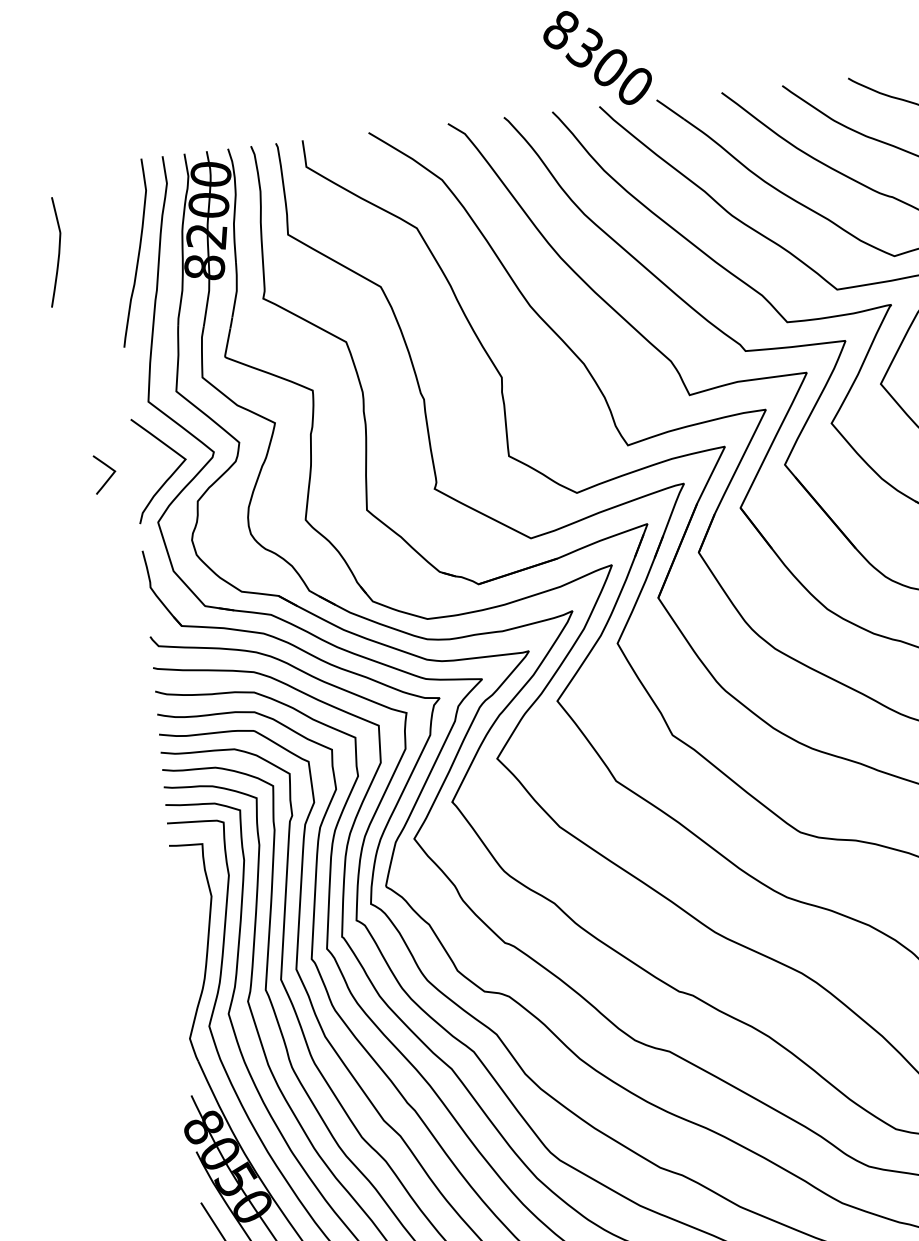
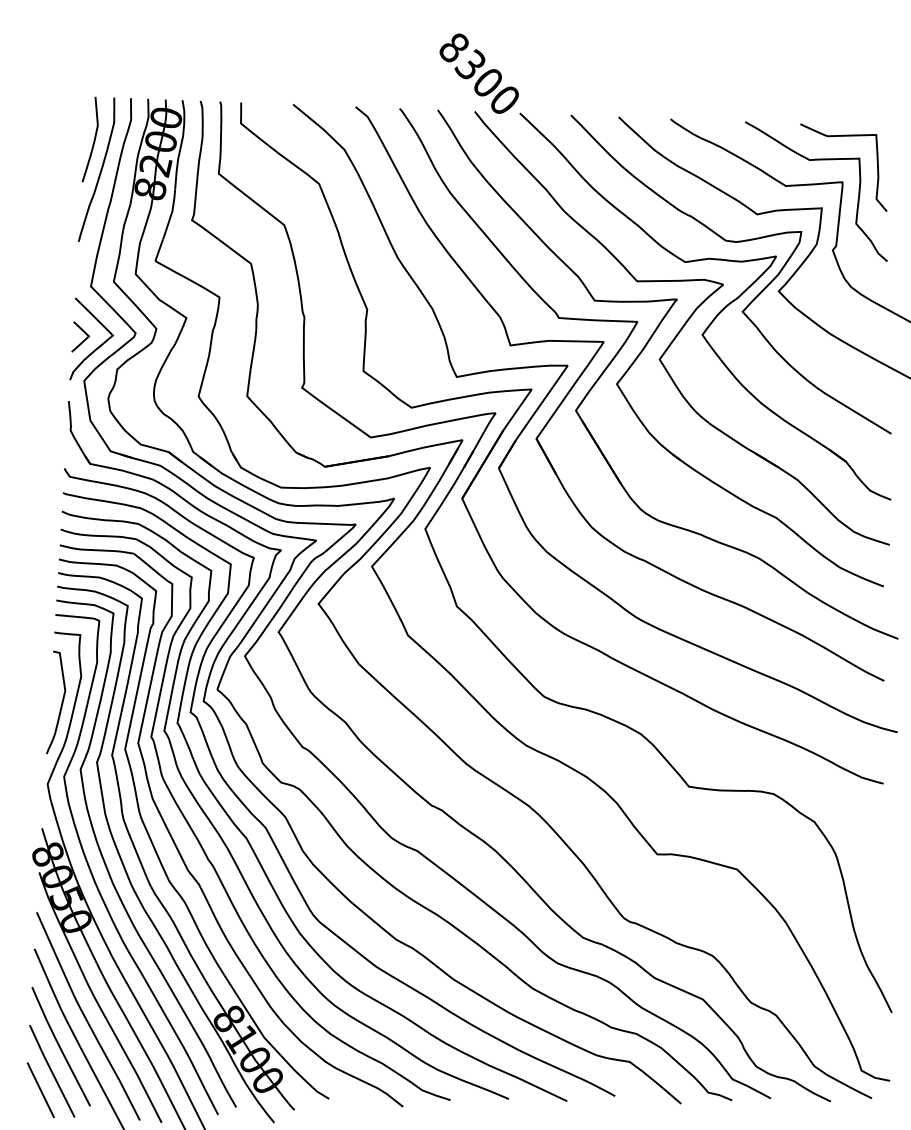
curve: (57, 252) -> (93, 140), moved
curve: (107, 467) -> (83, 332), moved
curve: (191, 932) -> (61, 702), added

